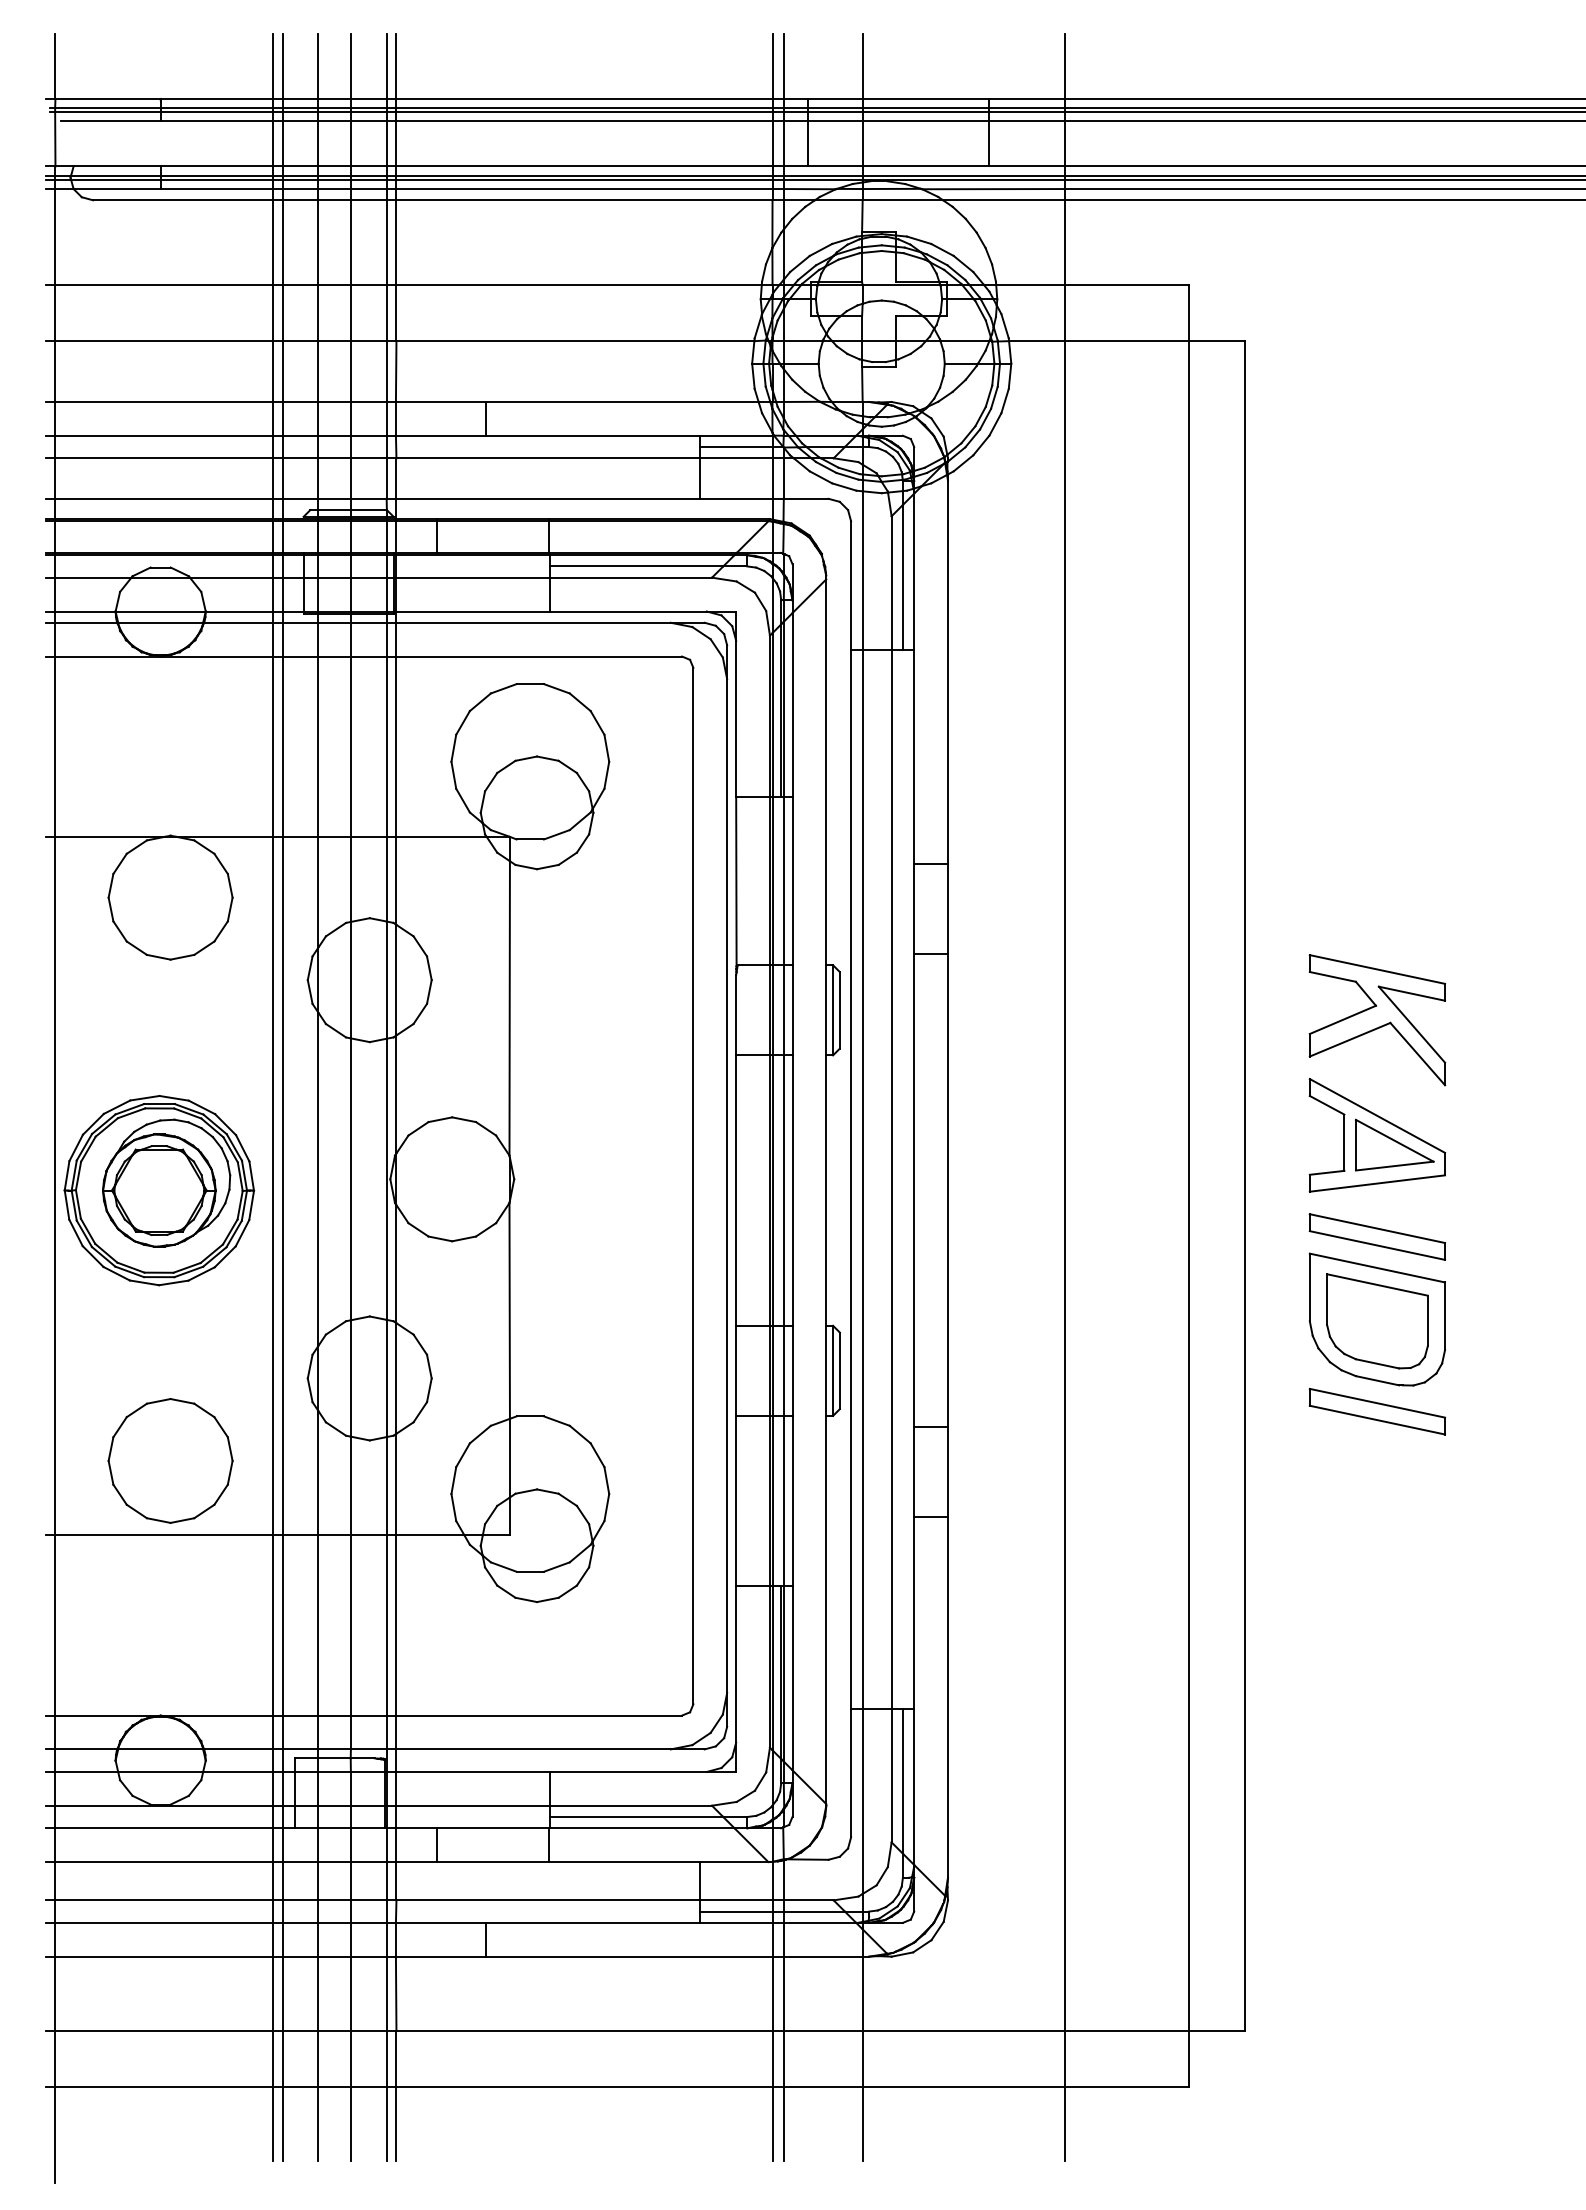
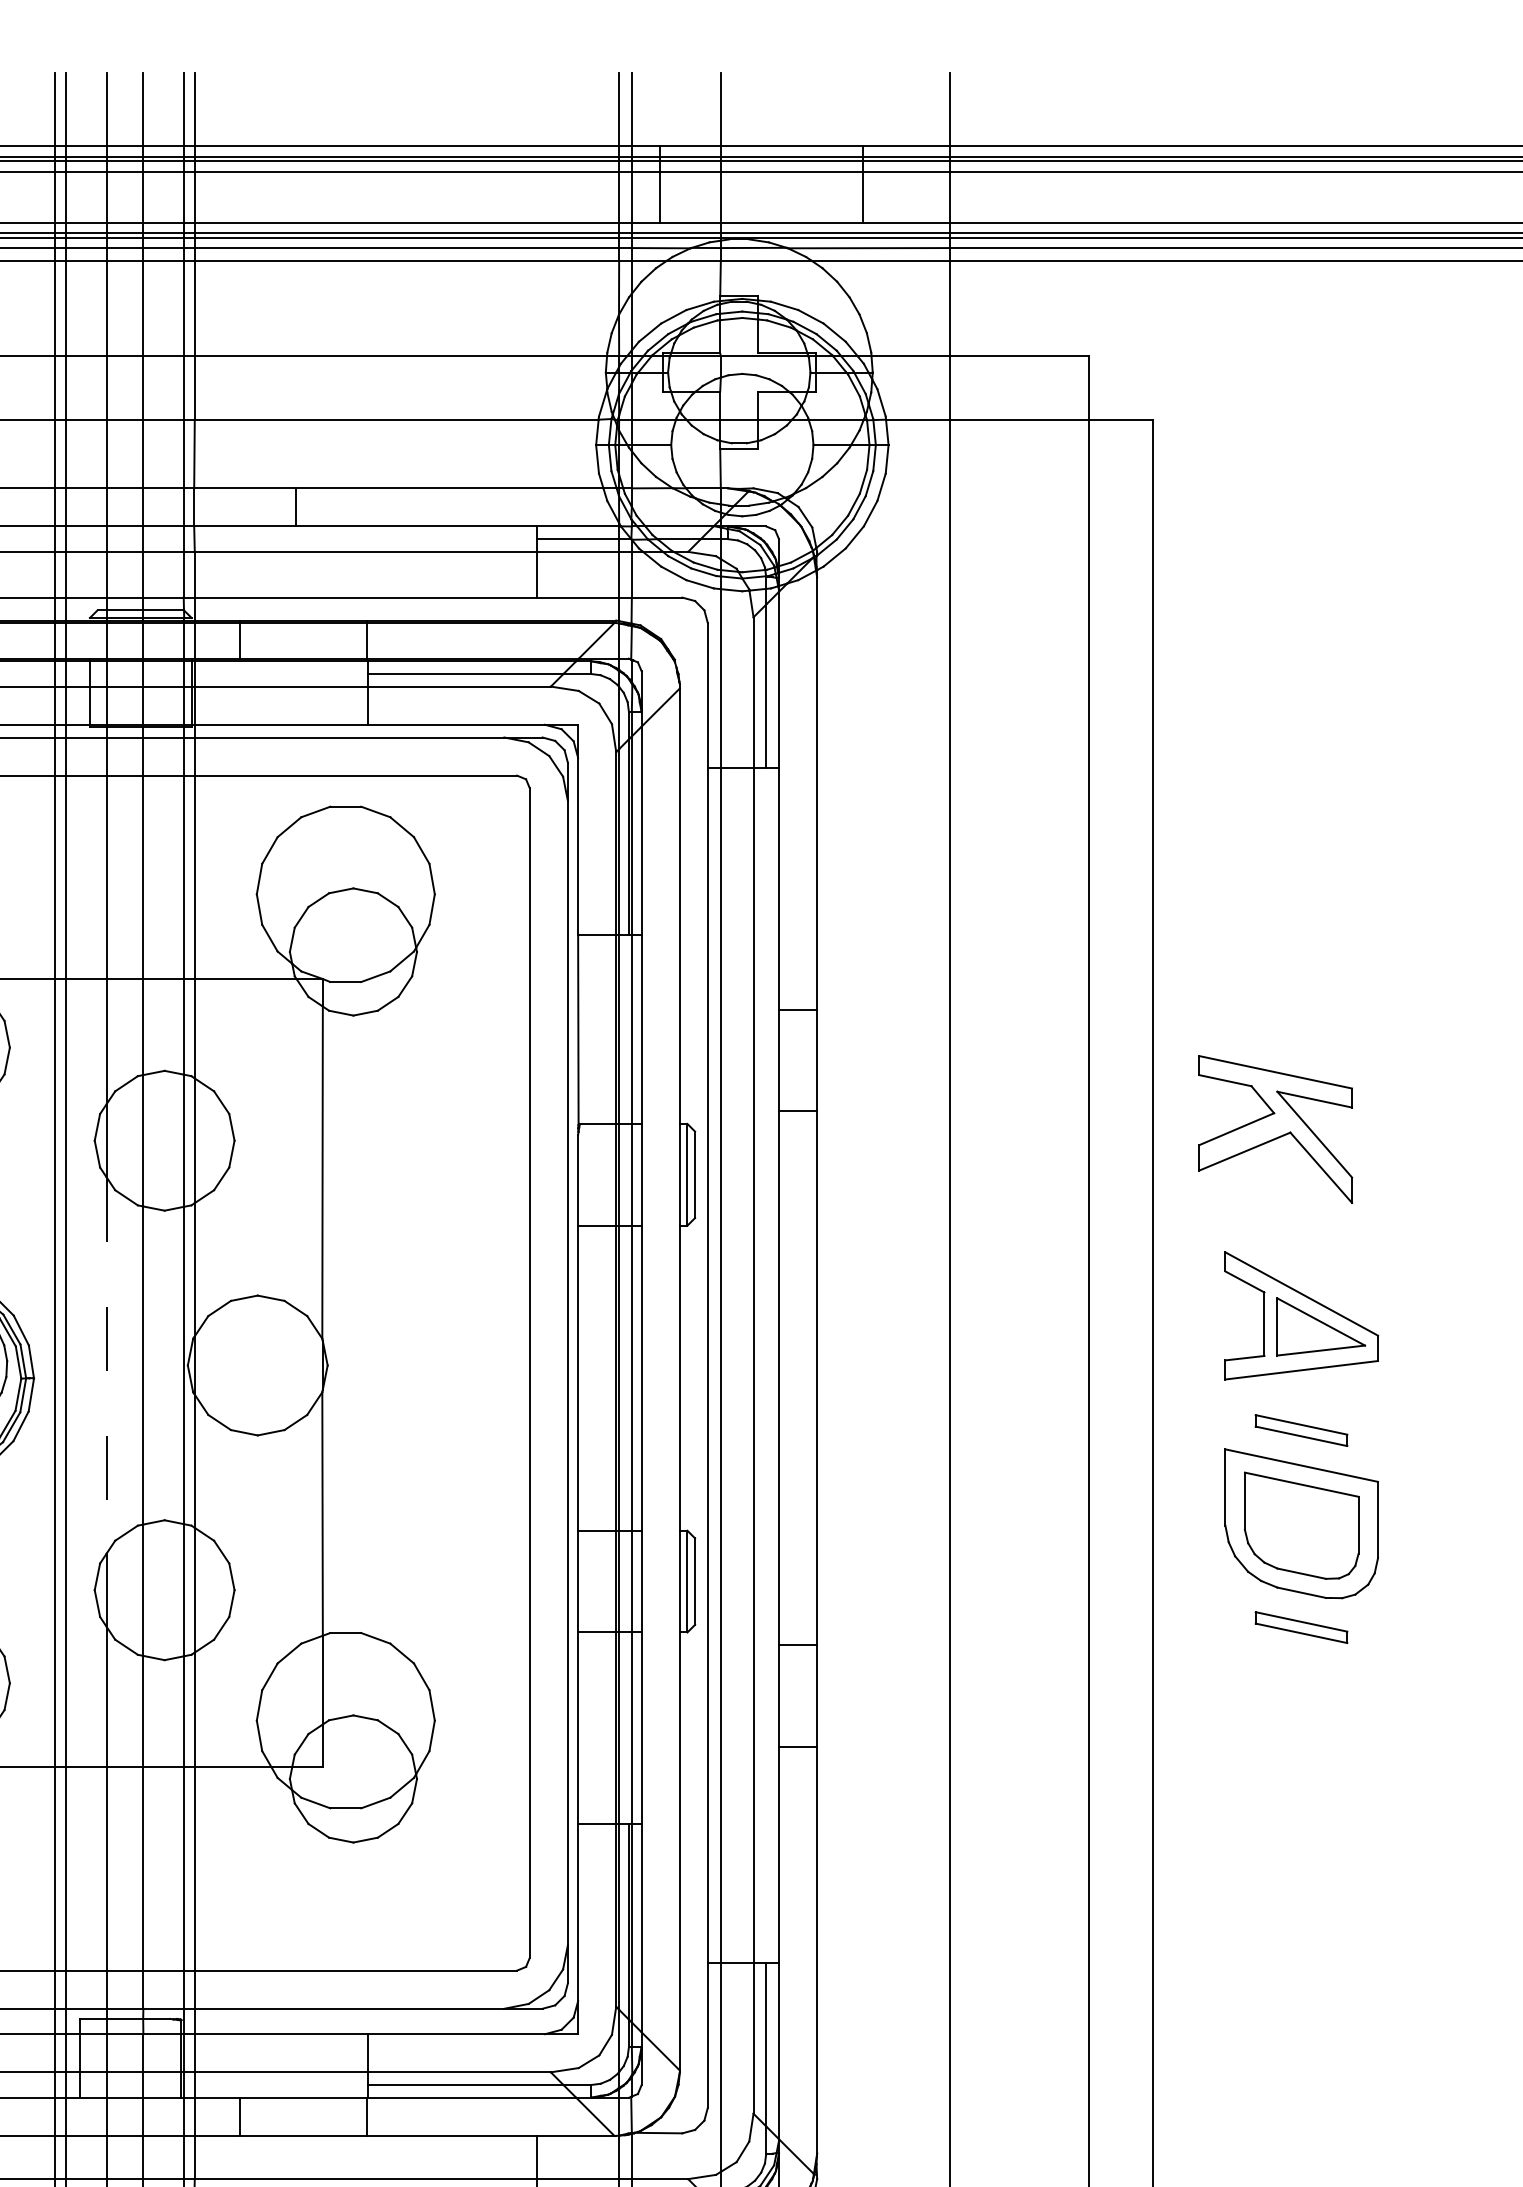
part: (1377, 1020) -> (1275, 1129), moved
line: (318, 1179) -> (106, 1365), solid -> dashed
part: (1376, 1236) -> (1300, 1430), size x0.6
part: (1376, 1411) -> (1300, 1627), size x0.6

